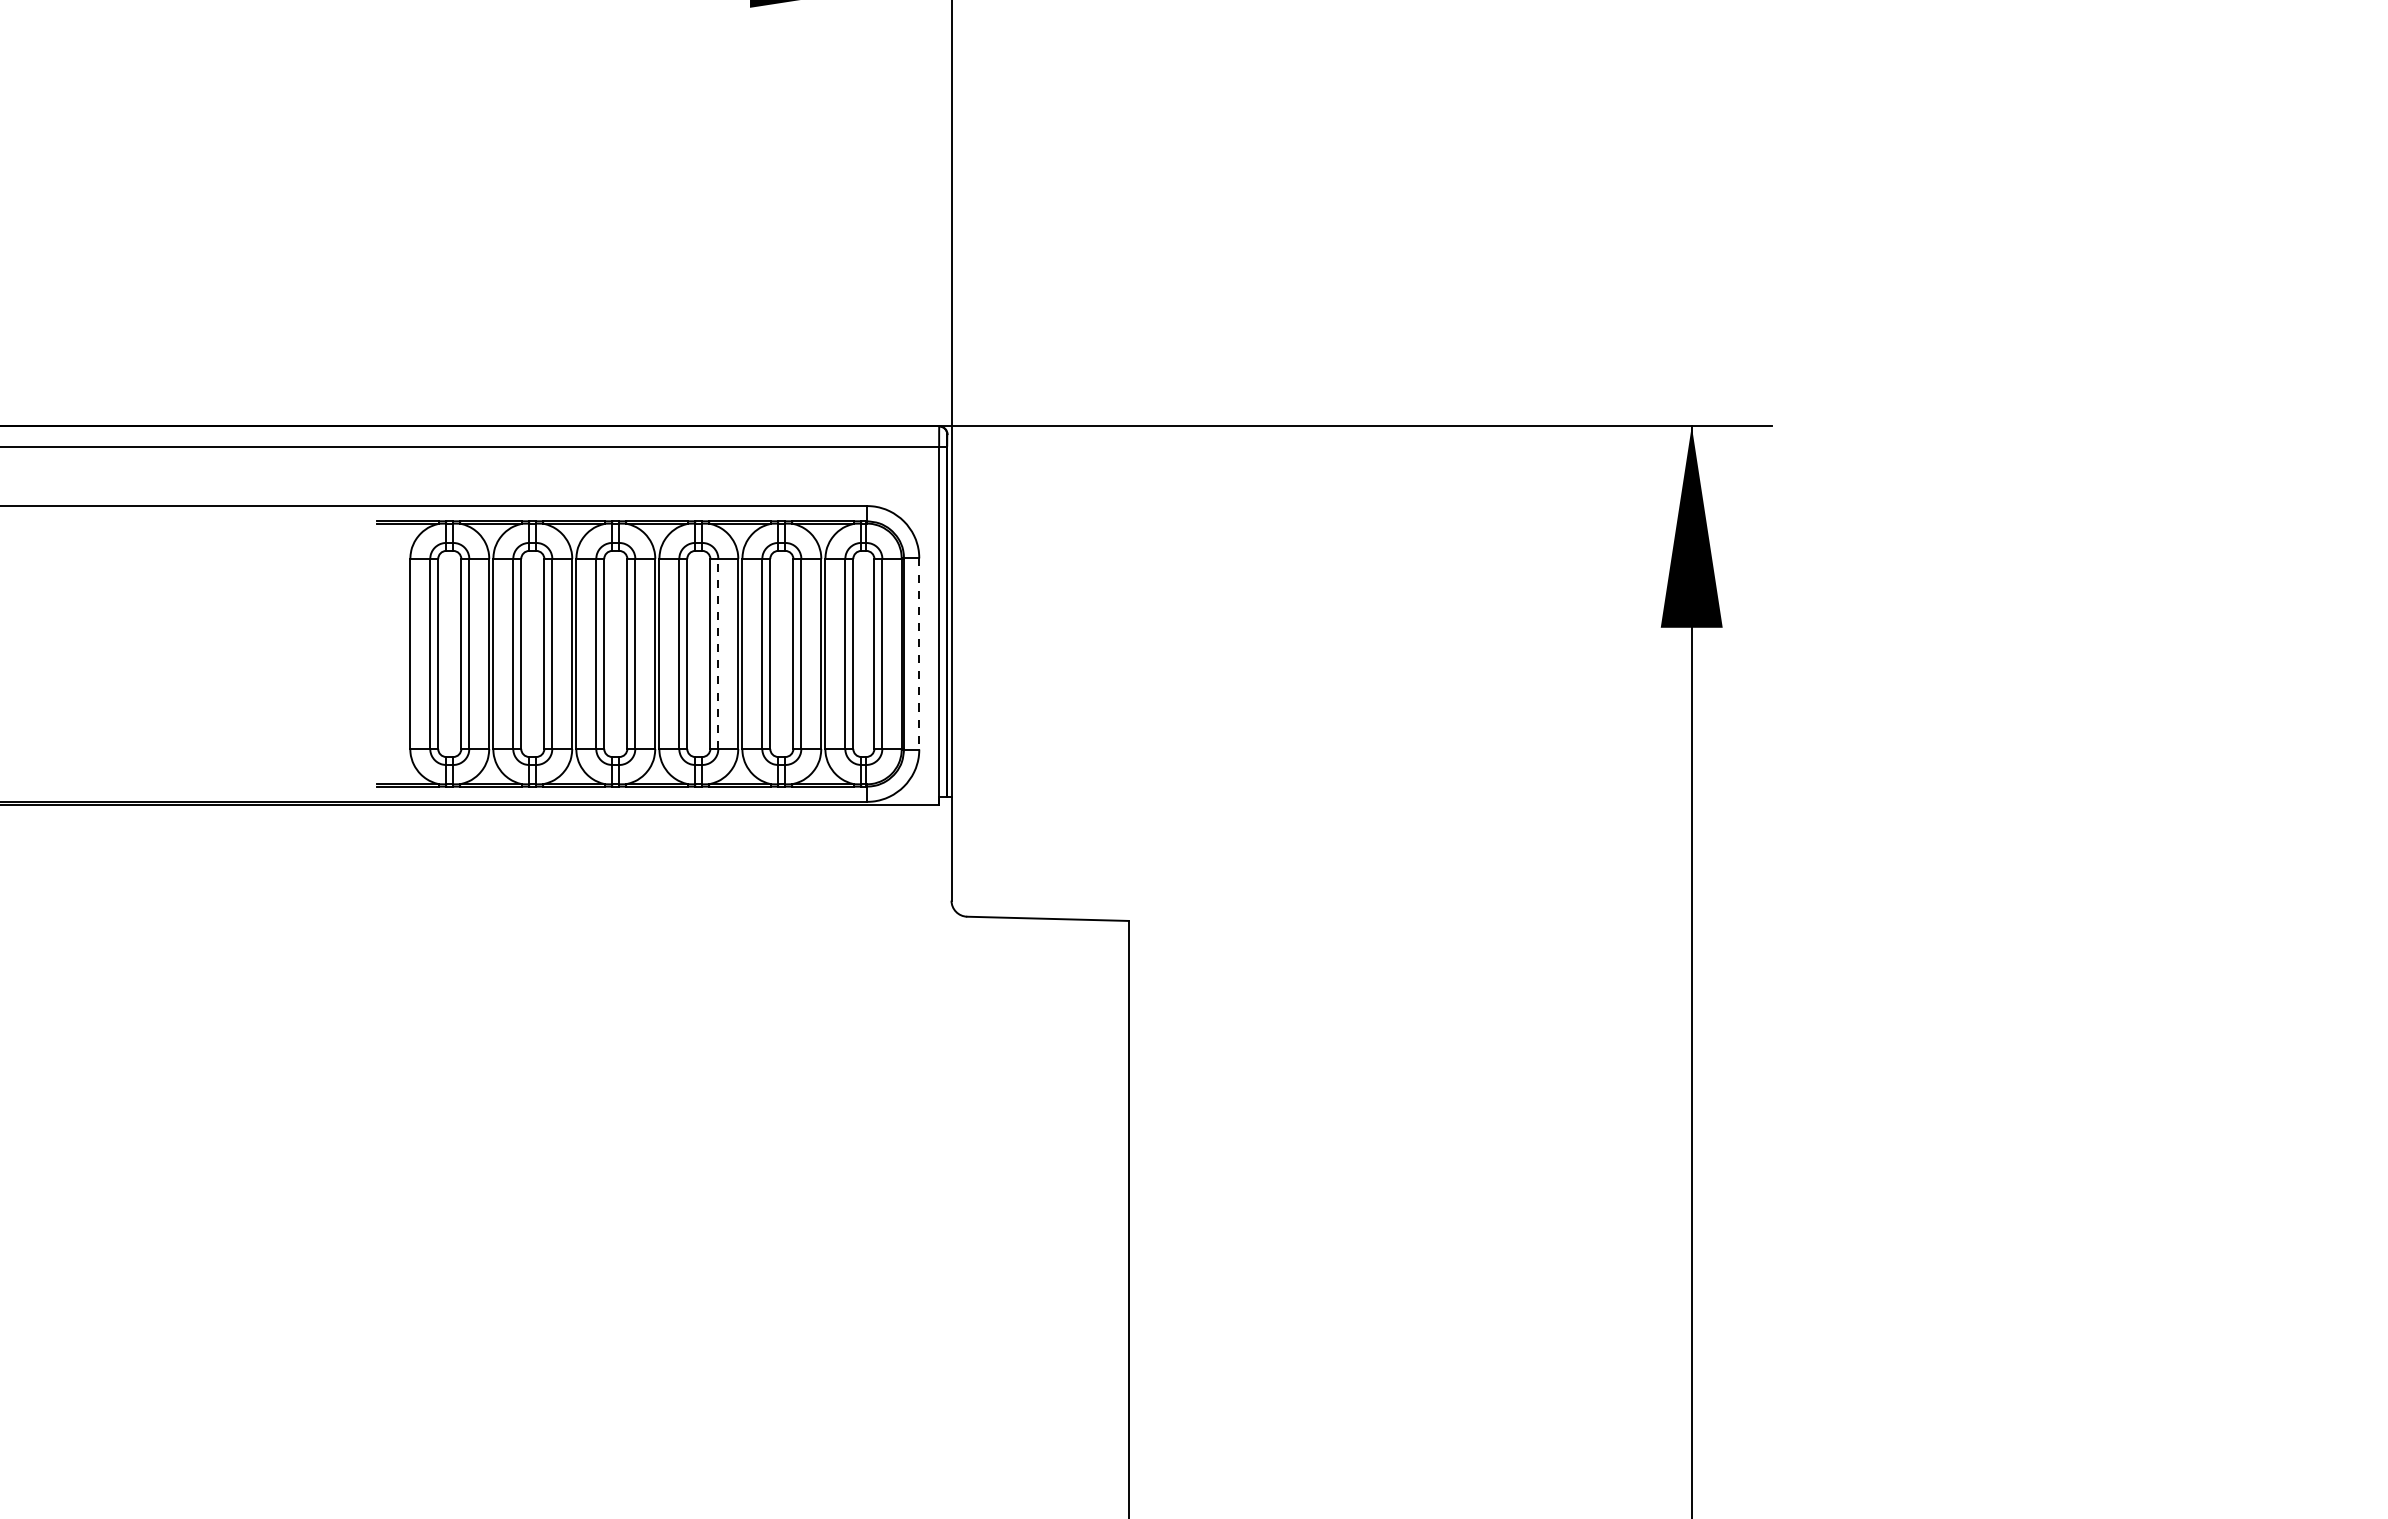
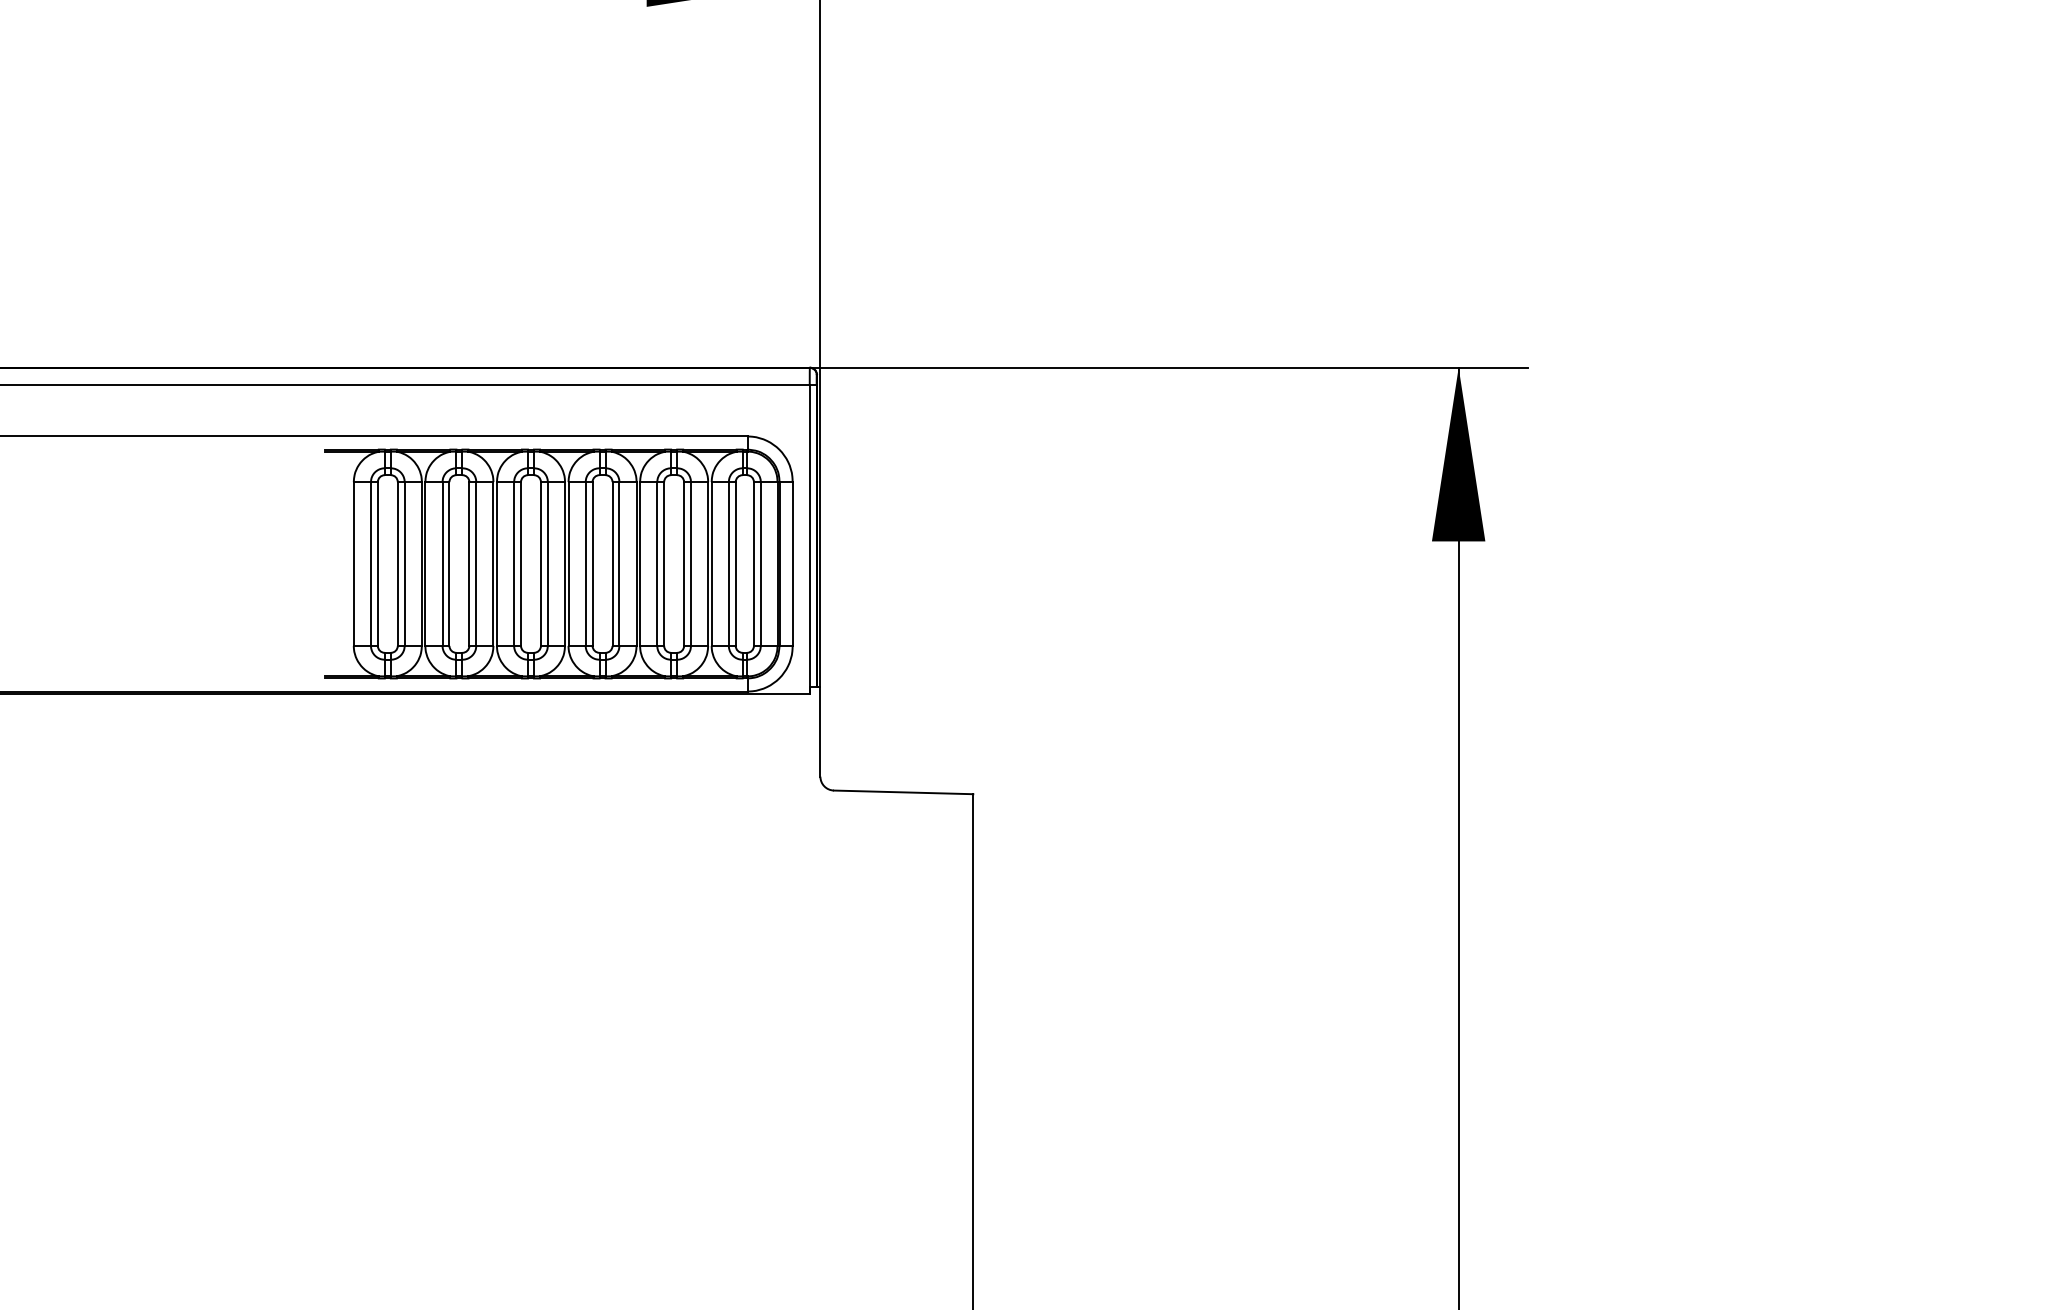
line: (718, 653) -> (619, 563), dashed -> solid
line: (919, 653) -> (792, 563), dashed -> solid

